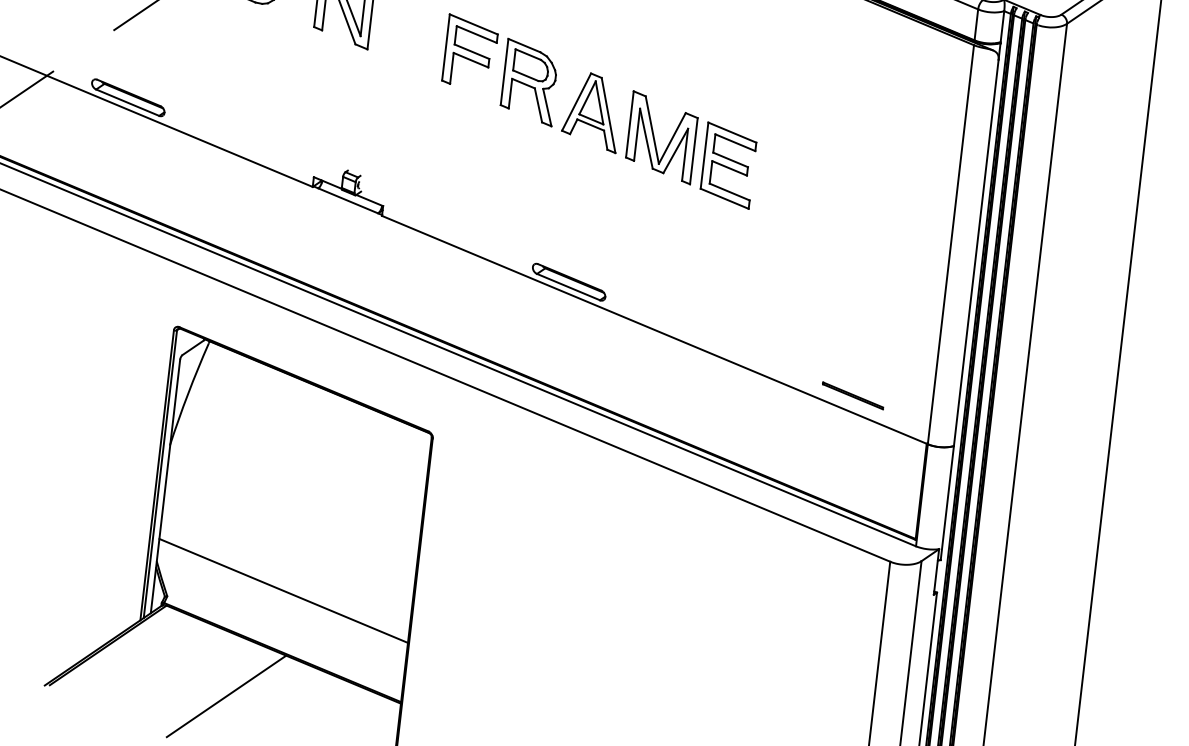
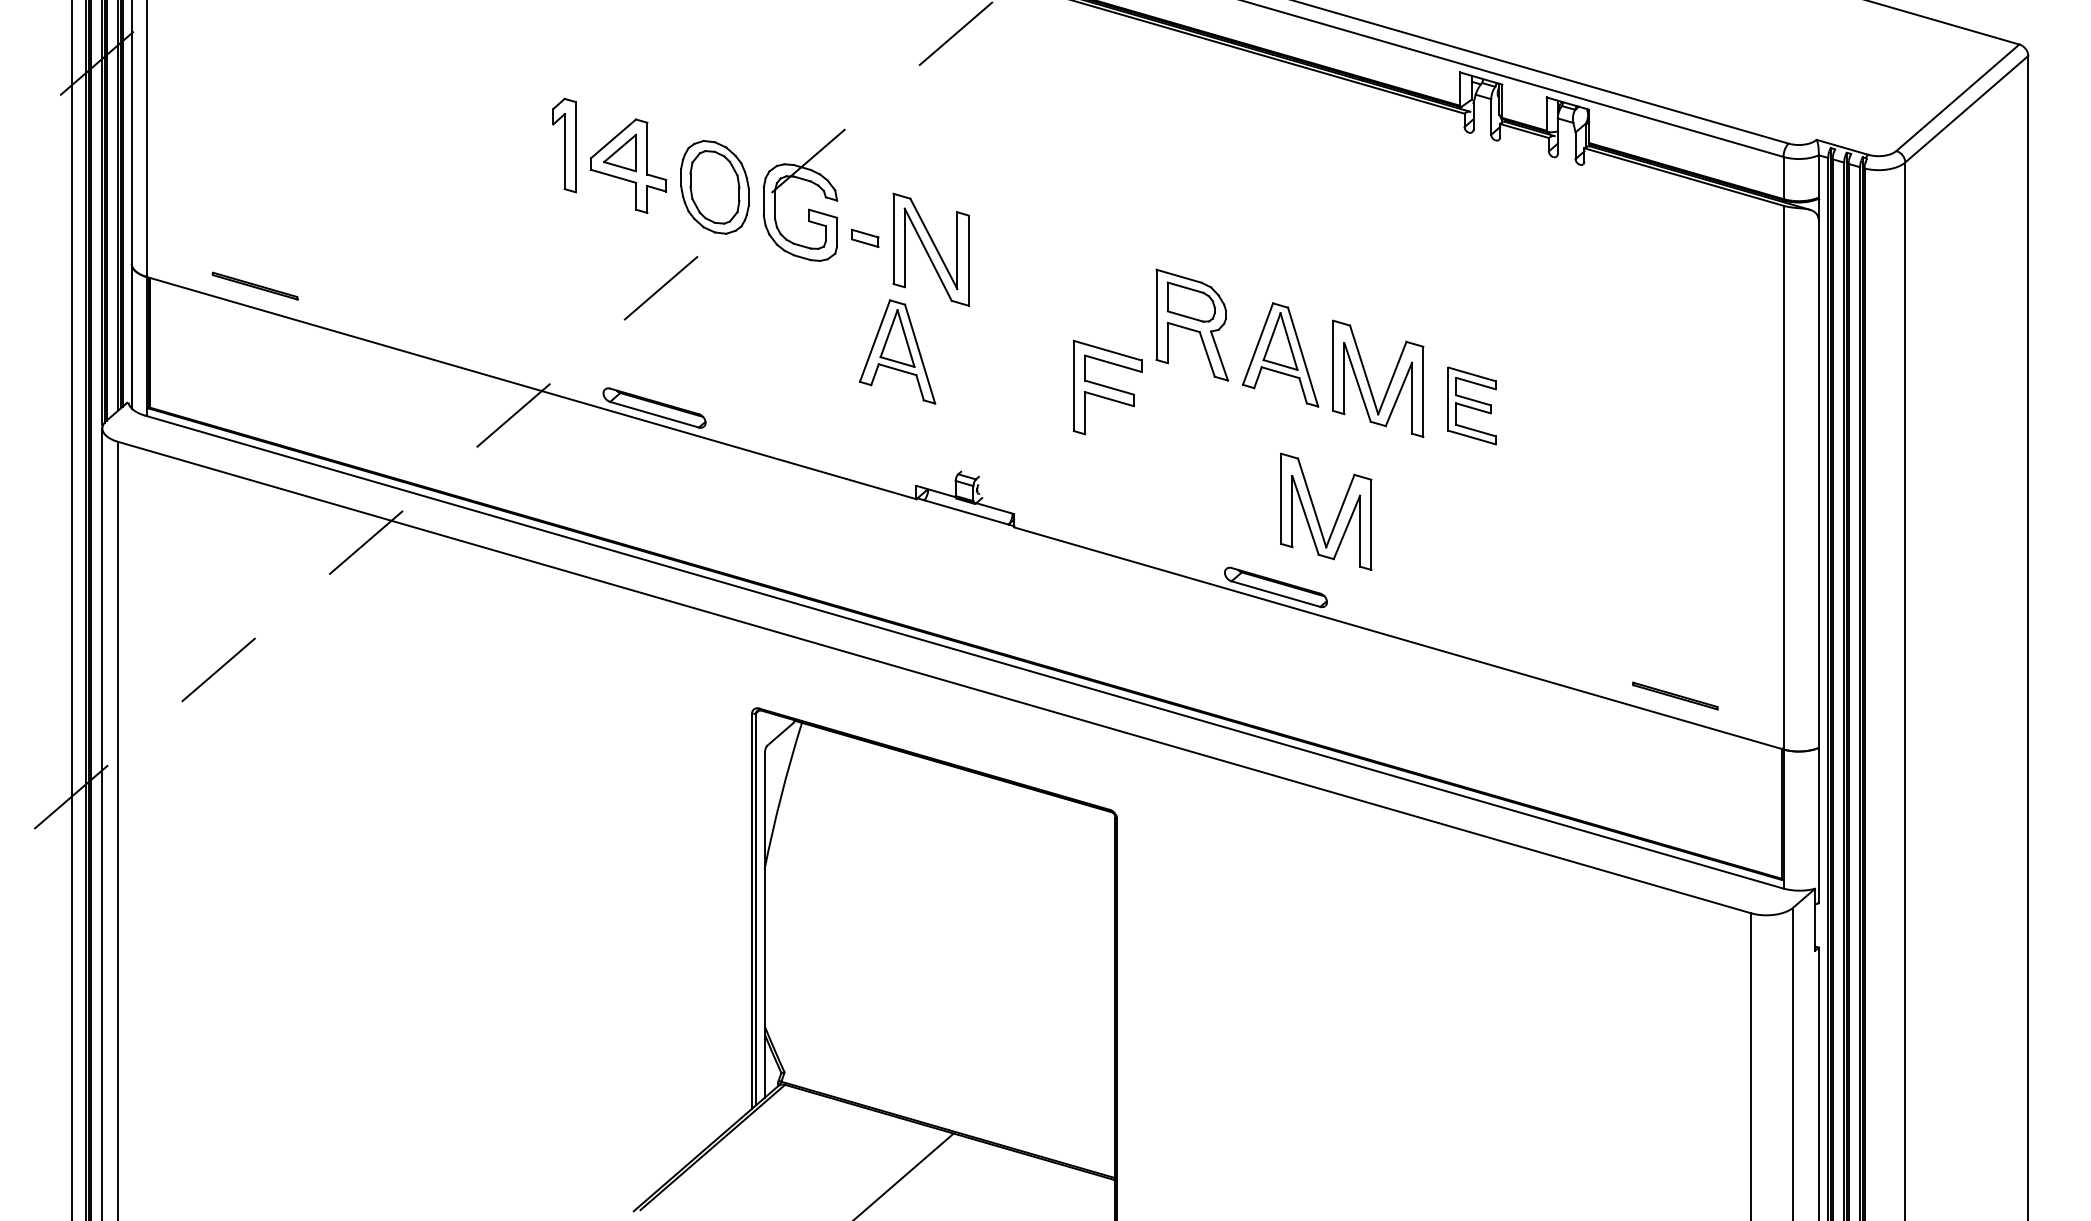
part: (470, 51) -> (1107, 387), moved
part: (311, 76) -> (897, 351), added
part: (728, 165) -> (1471, 405), size x0.7
part: (605, 232) -> (1317, 515), added
line: (283, 590) -> (940, 1046), removed

